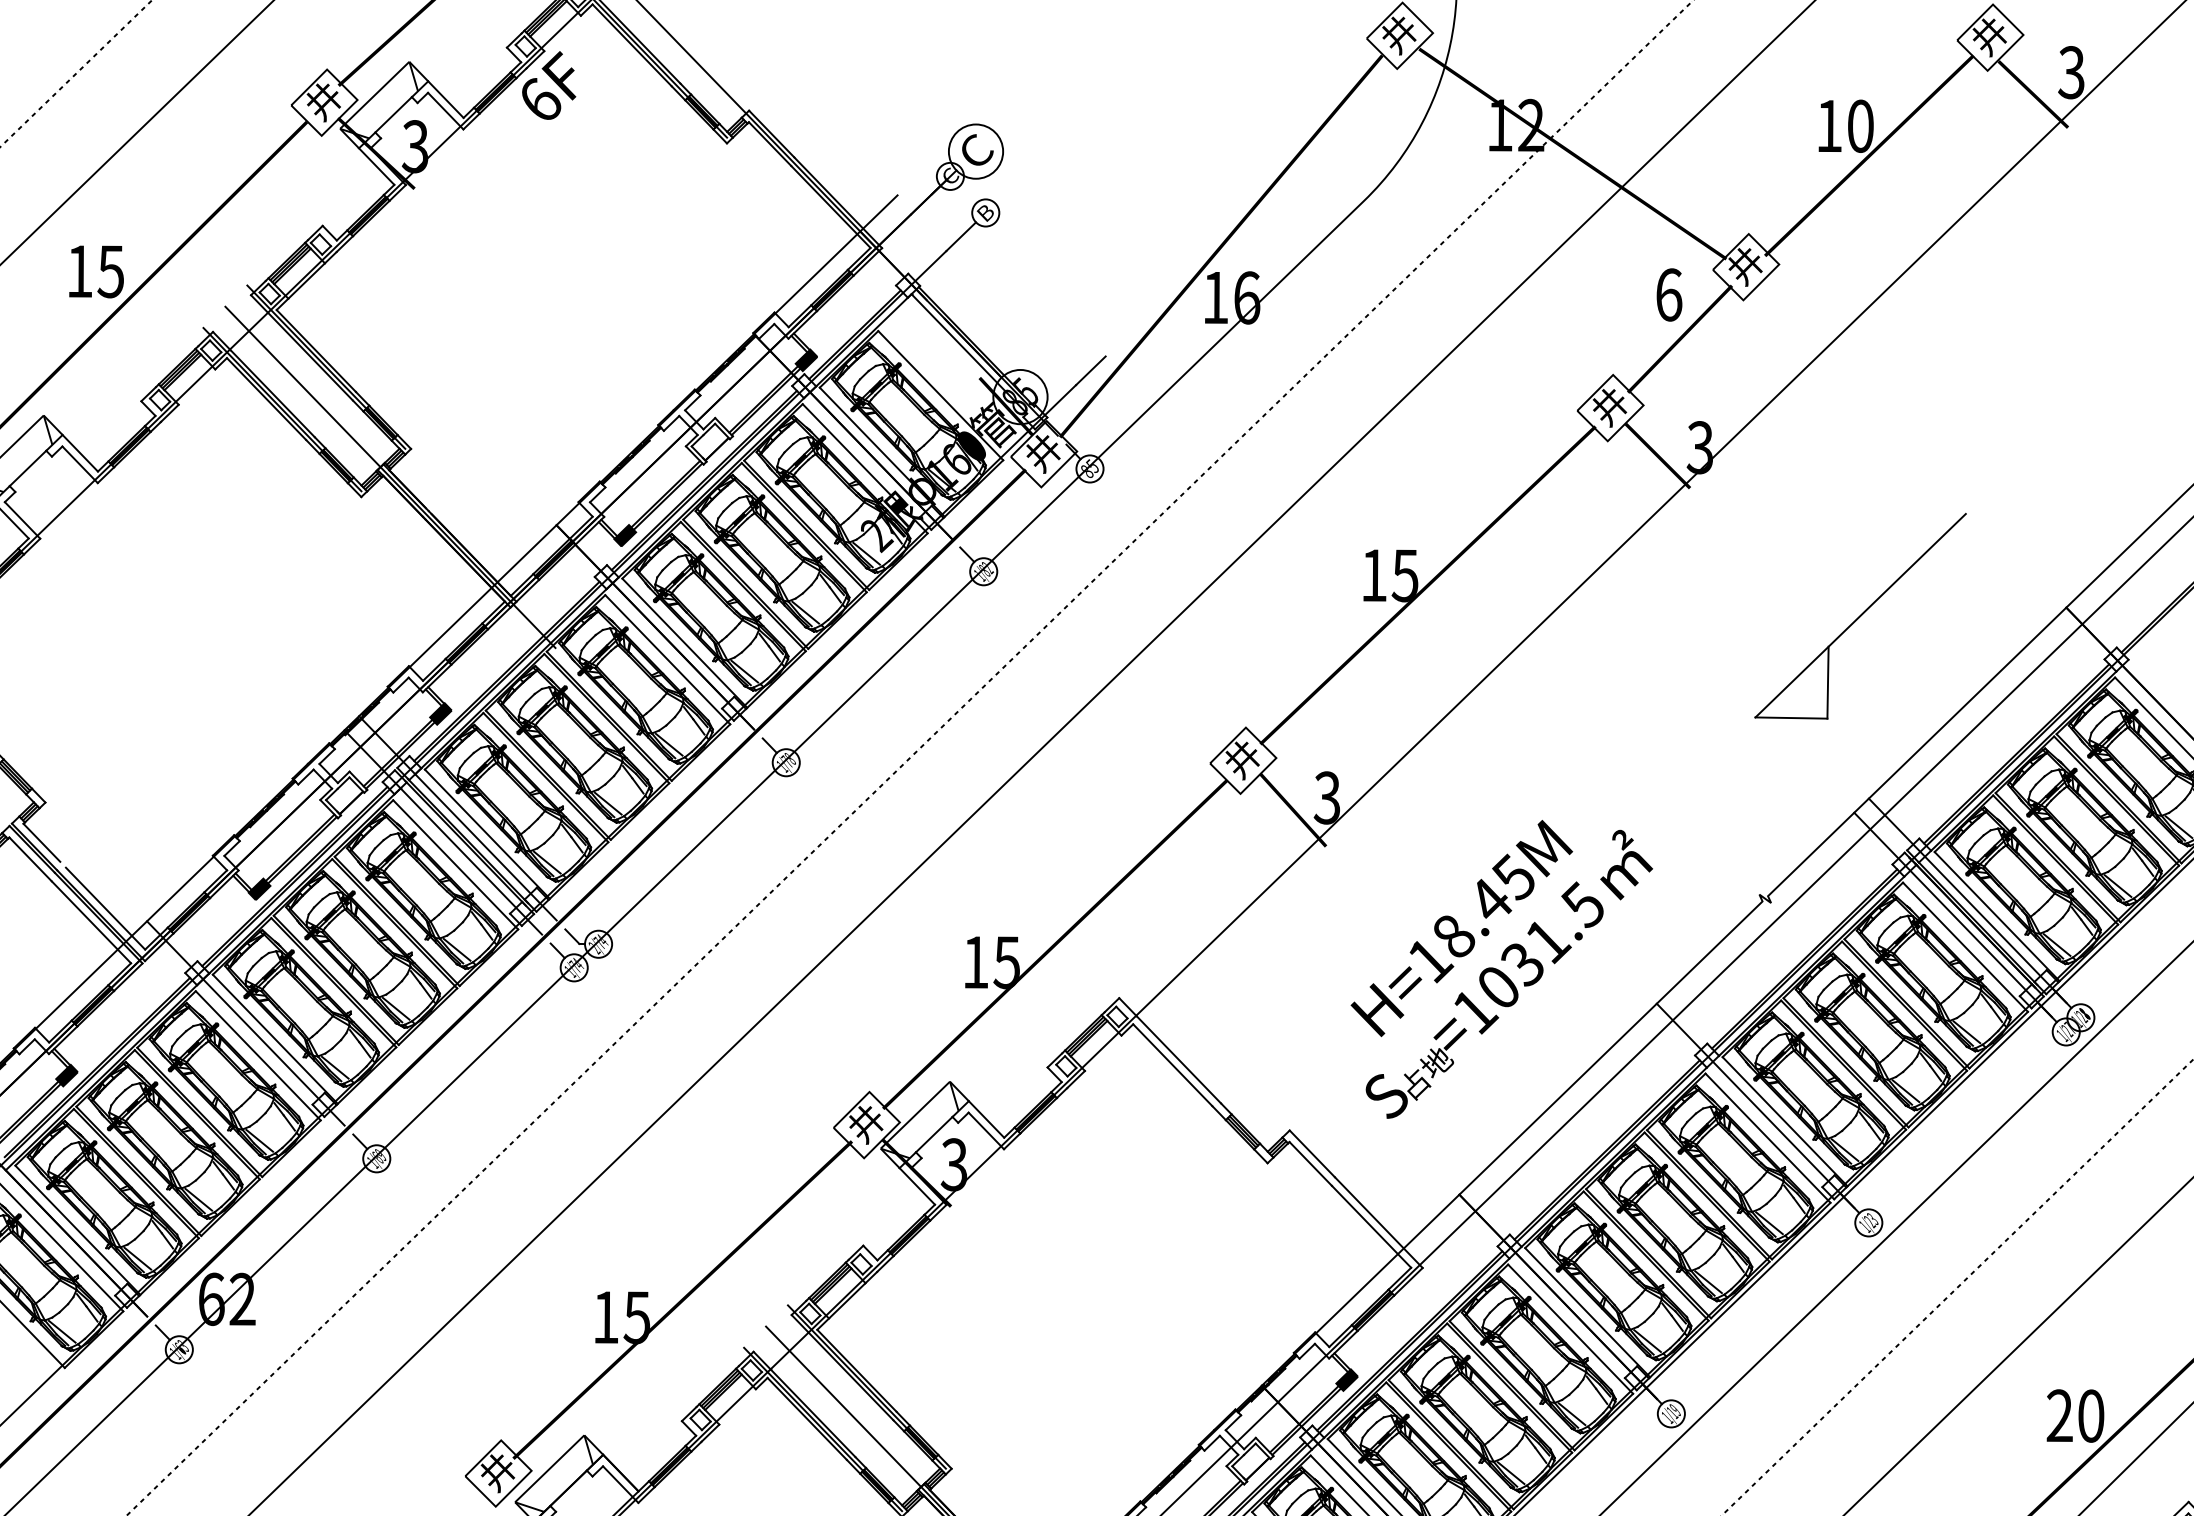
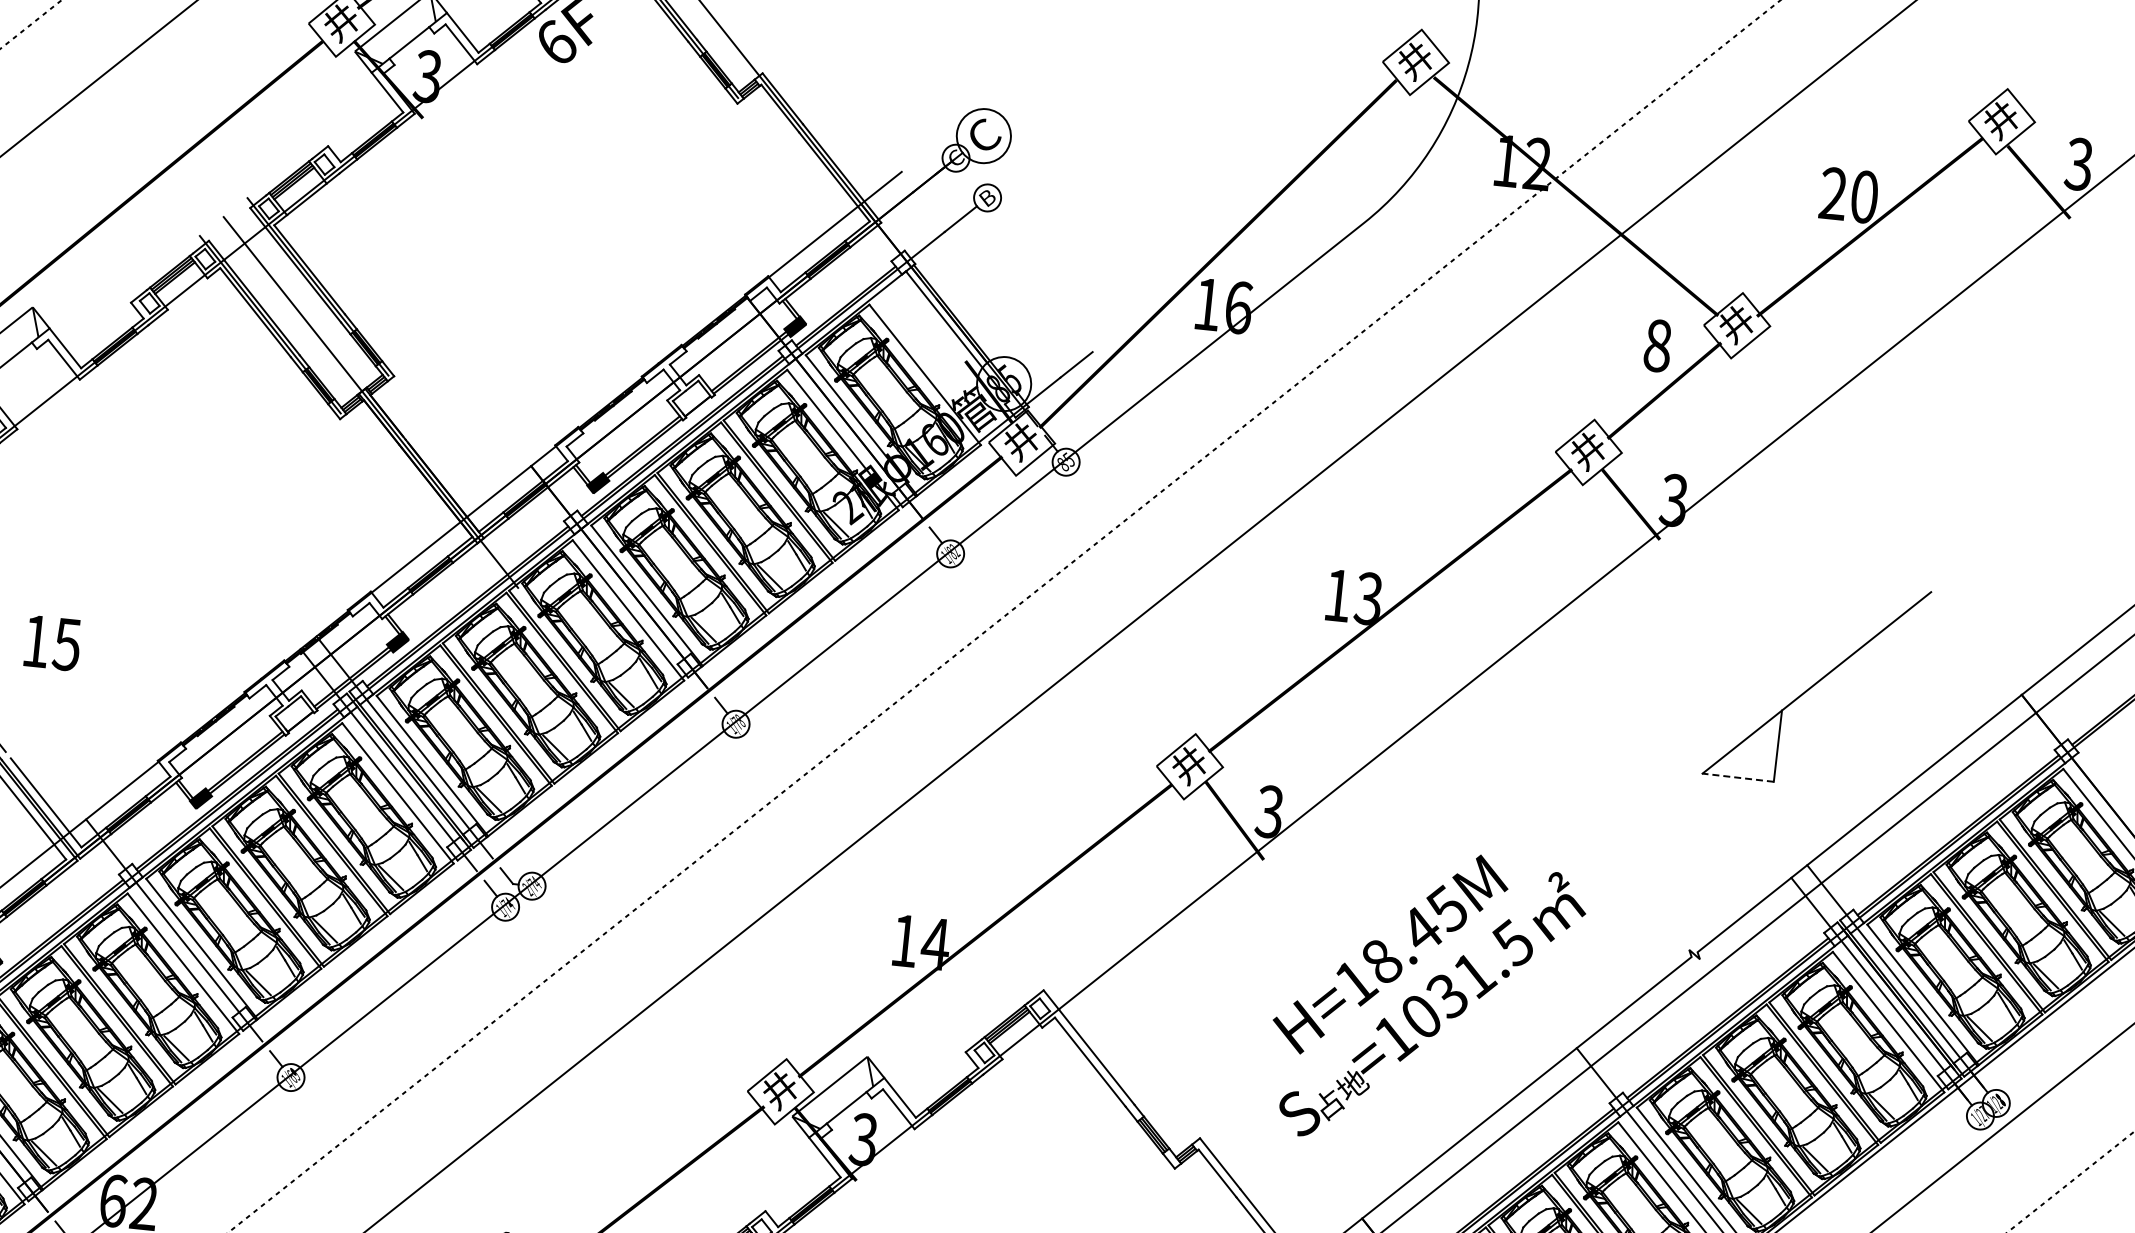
text: (1829, 125) -> (1833, 193), 10 -> 20
text: (96, 271) -> (52, 642), moved
text: (1669, 294) -> (1658, 345), 6 -> 8
text: (1404, 574) -> (1368, 597), 15 -> 13
line: (1791, 718) -> (1738, 778), solid -> dashed
text: (1006, 962) -> (935, 943), 15 -> 14

